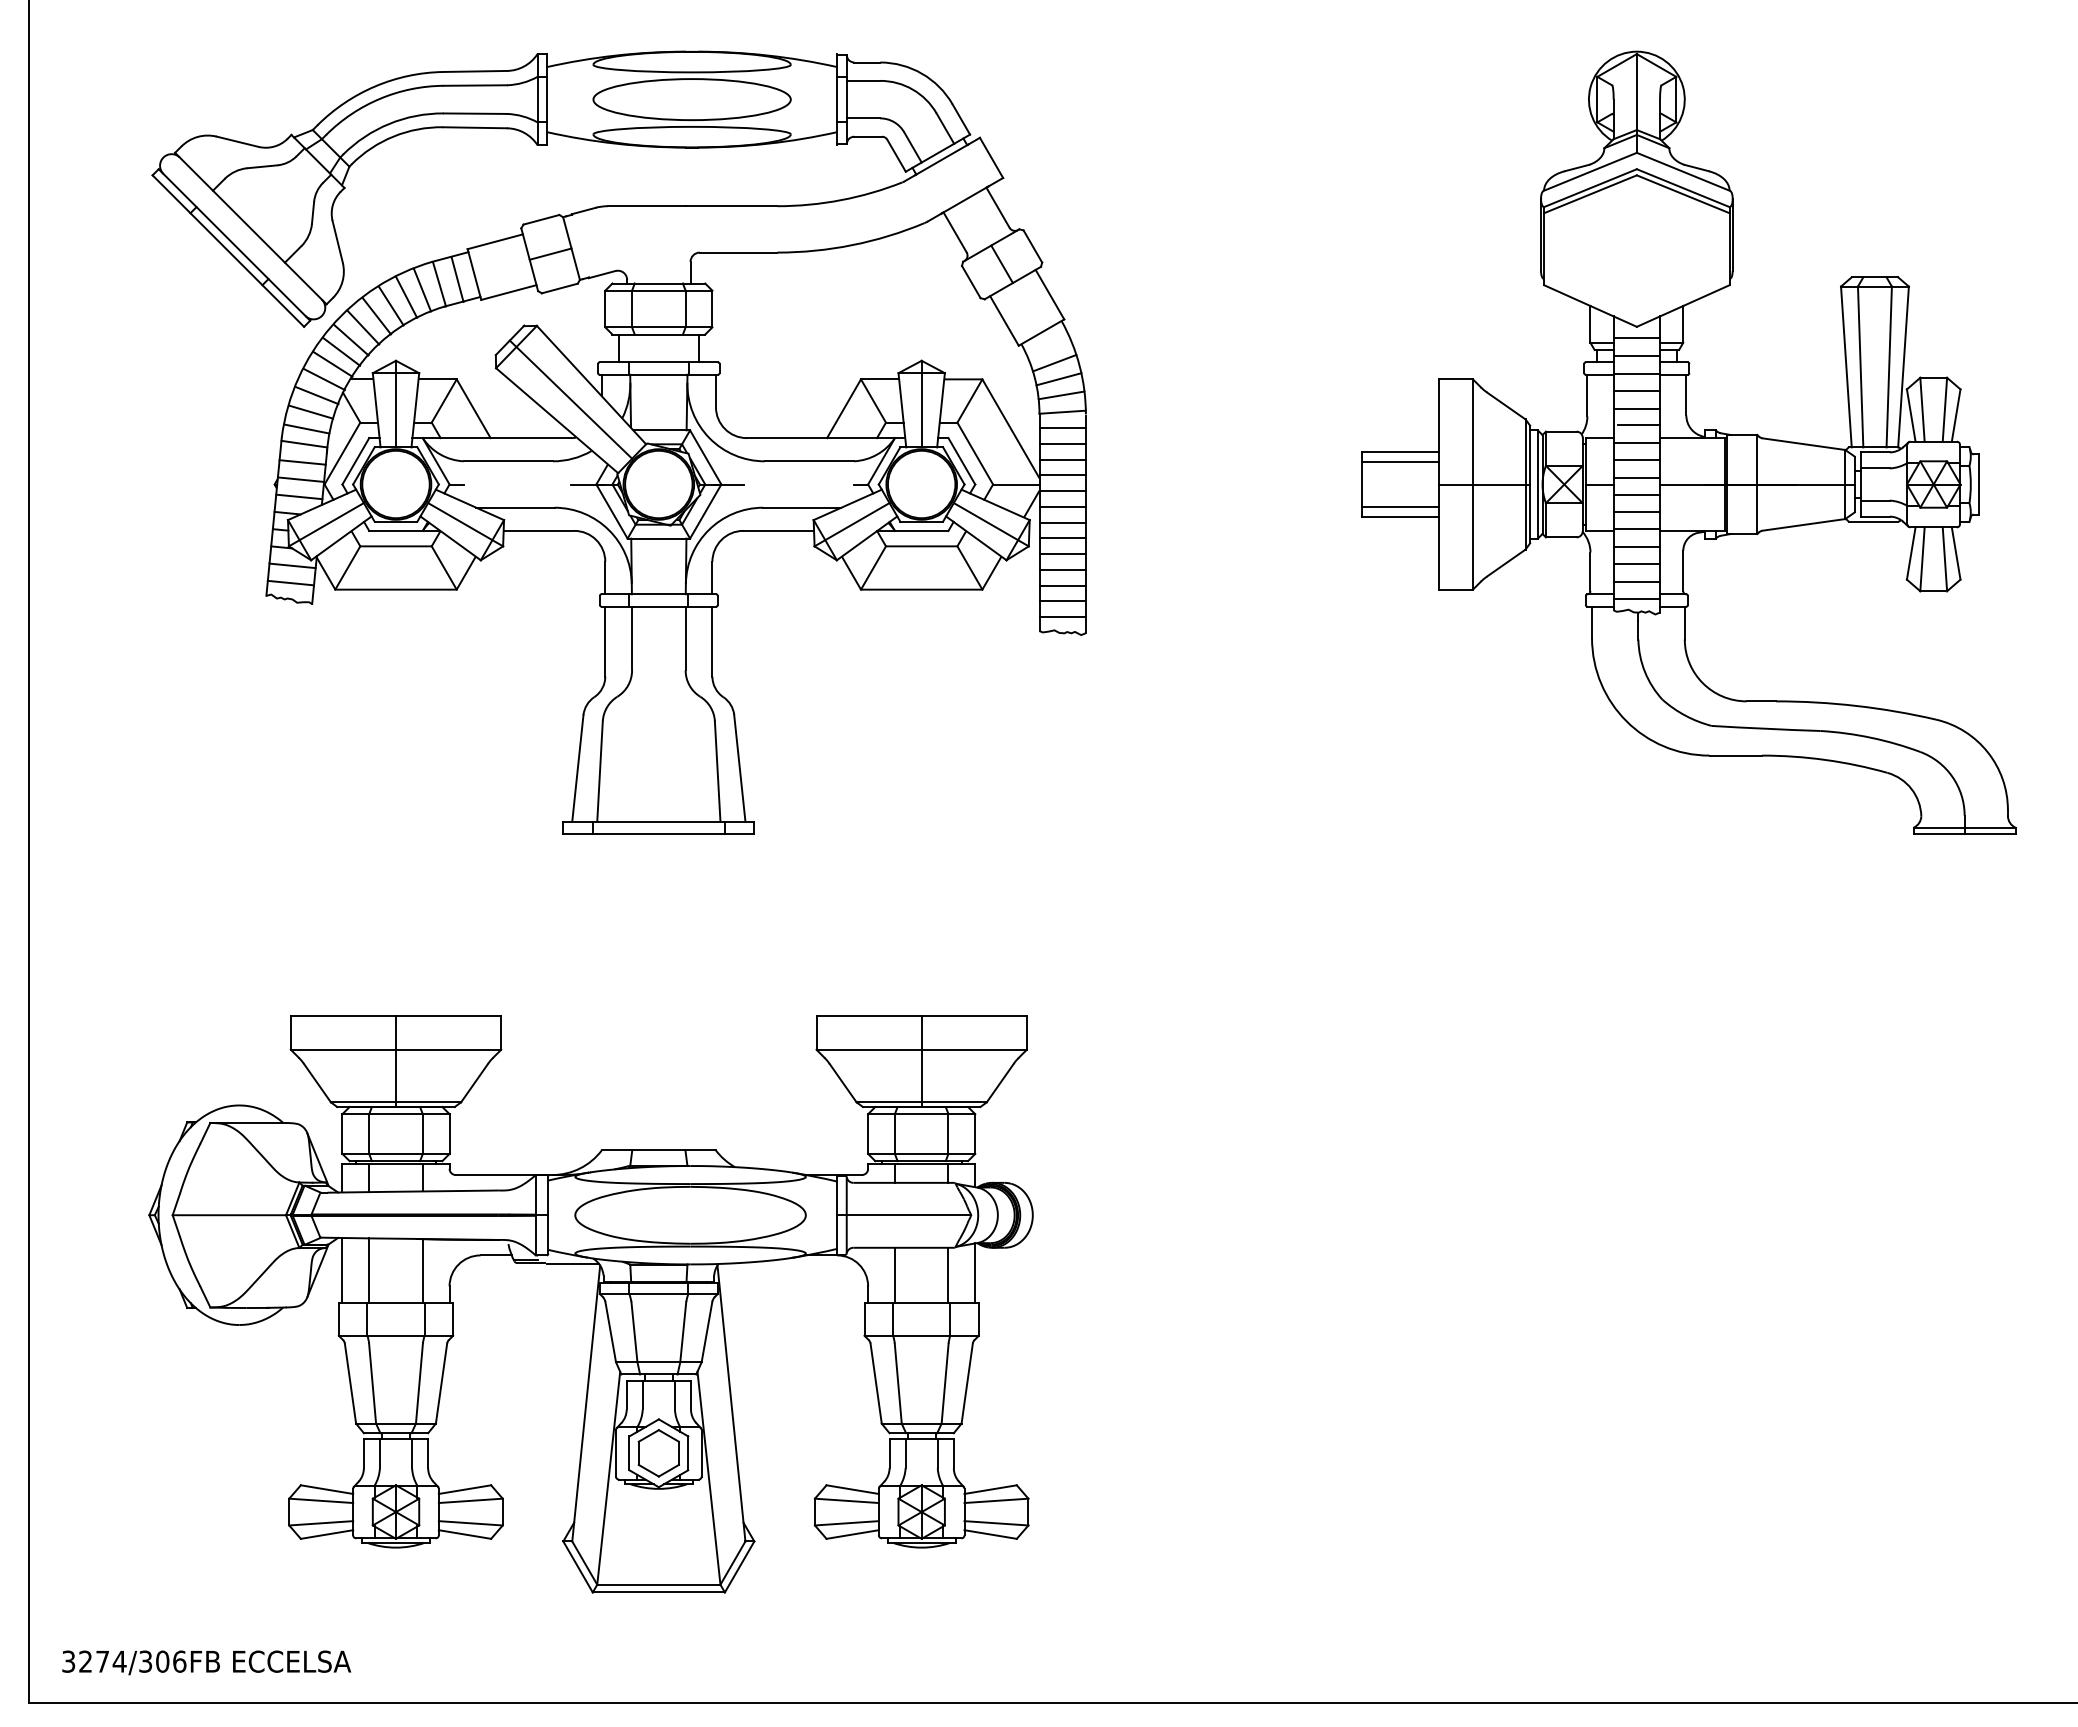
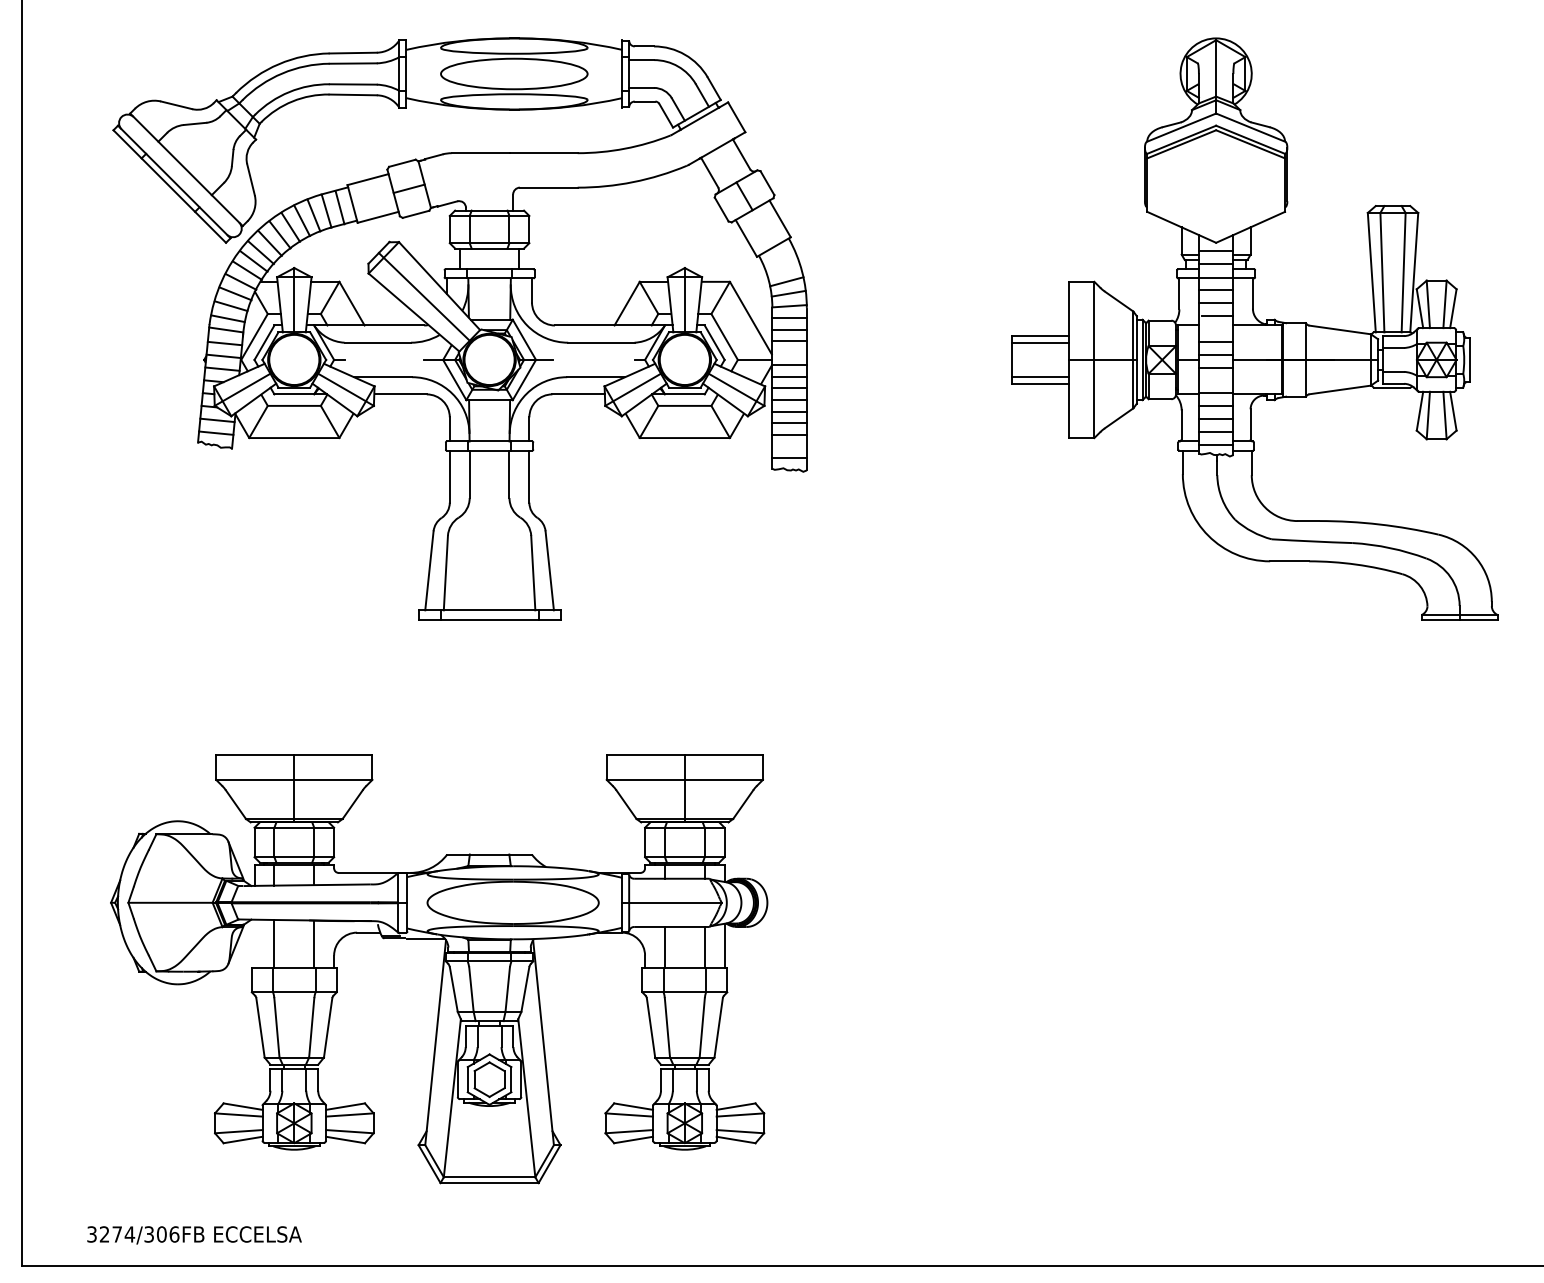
line: (1054, 362) -> (783, 269), removed
line: (1636, 442) -> (1215, 328), removed
line: (1062, 475) -> (789, 353), removed
line: (1636, 511) -> (1215, 379), removed
line: (1062, 601) -> (789, 446), removed
line: (342, 1270) -> (254, 943), removed
text: (206, 1662) -> (194, 1235), moved

